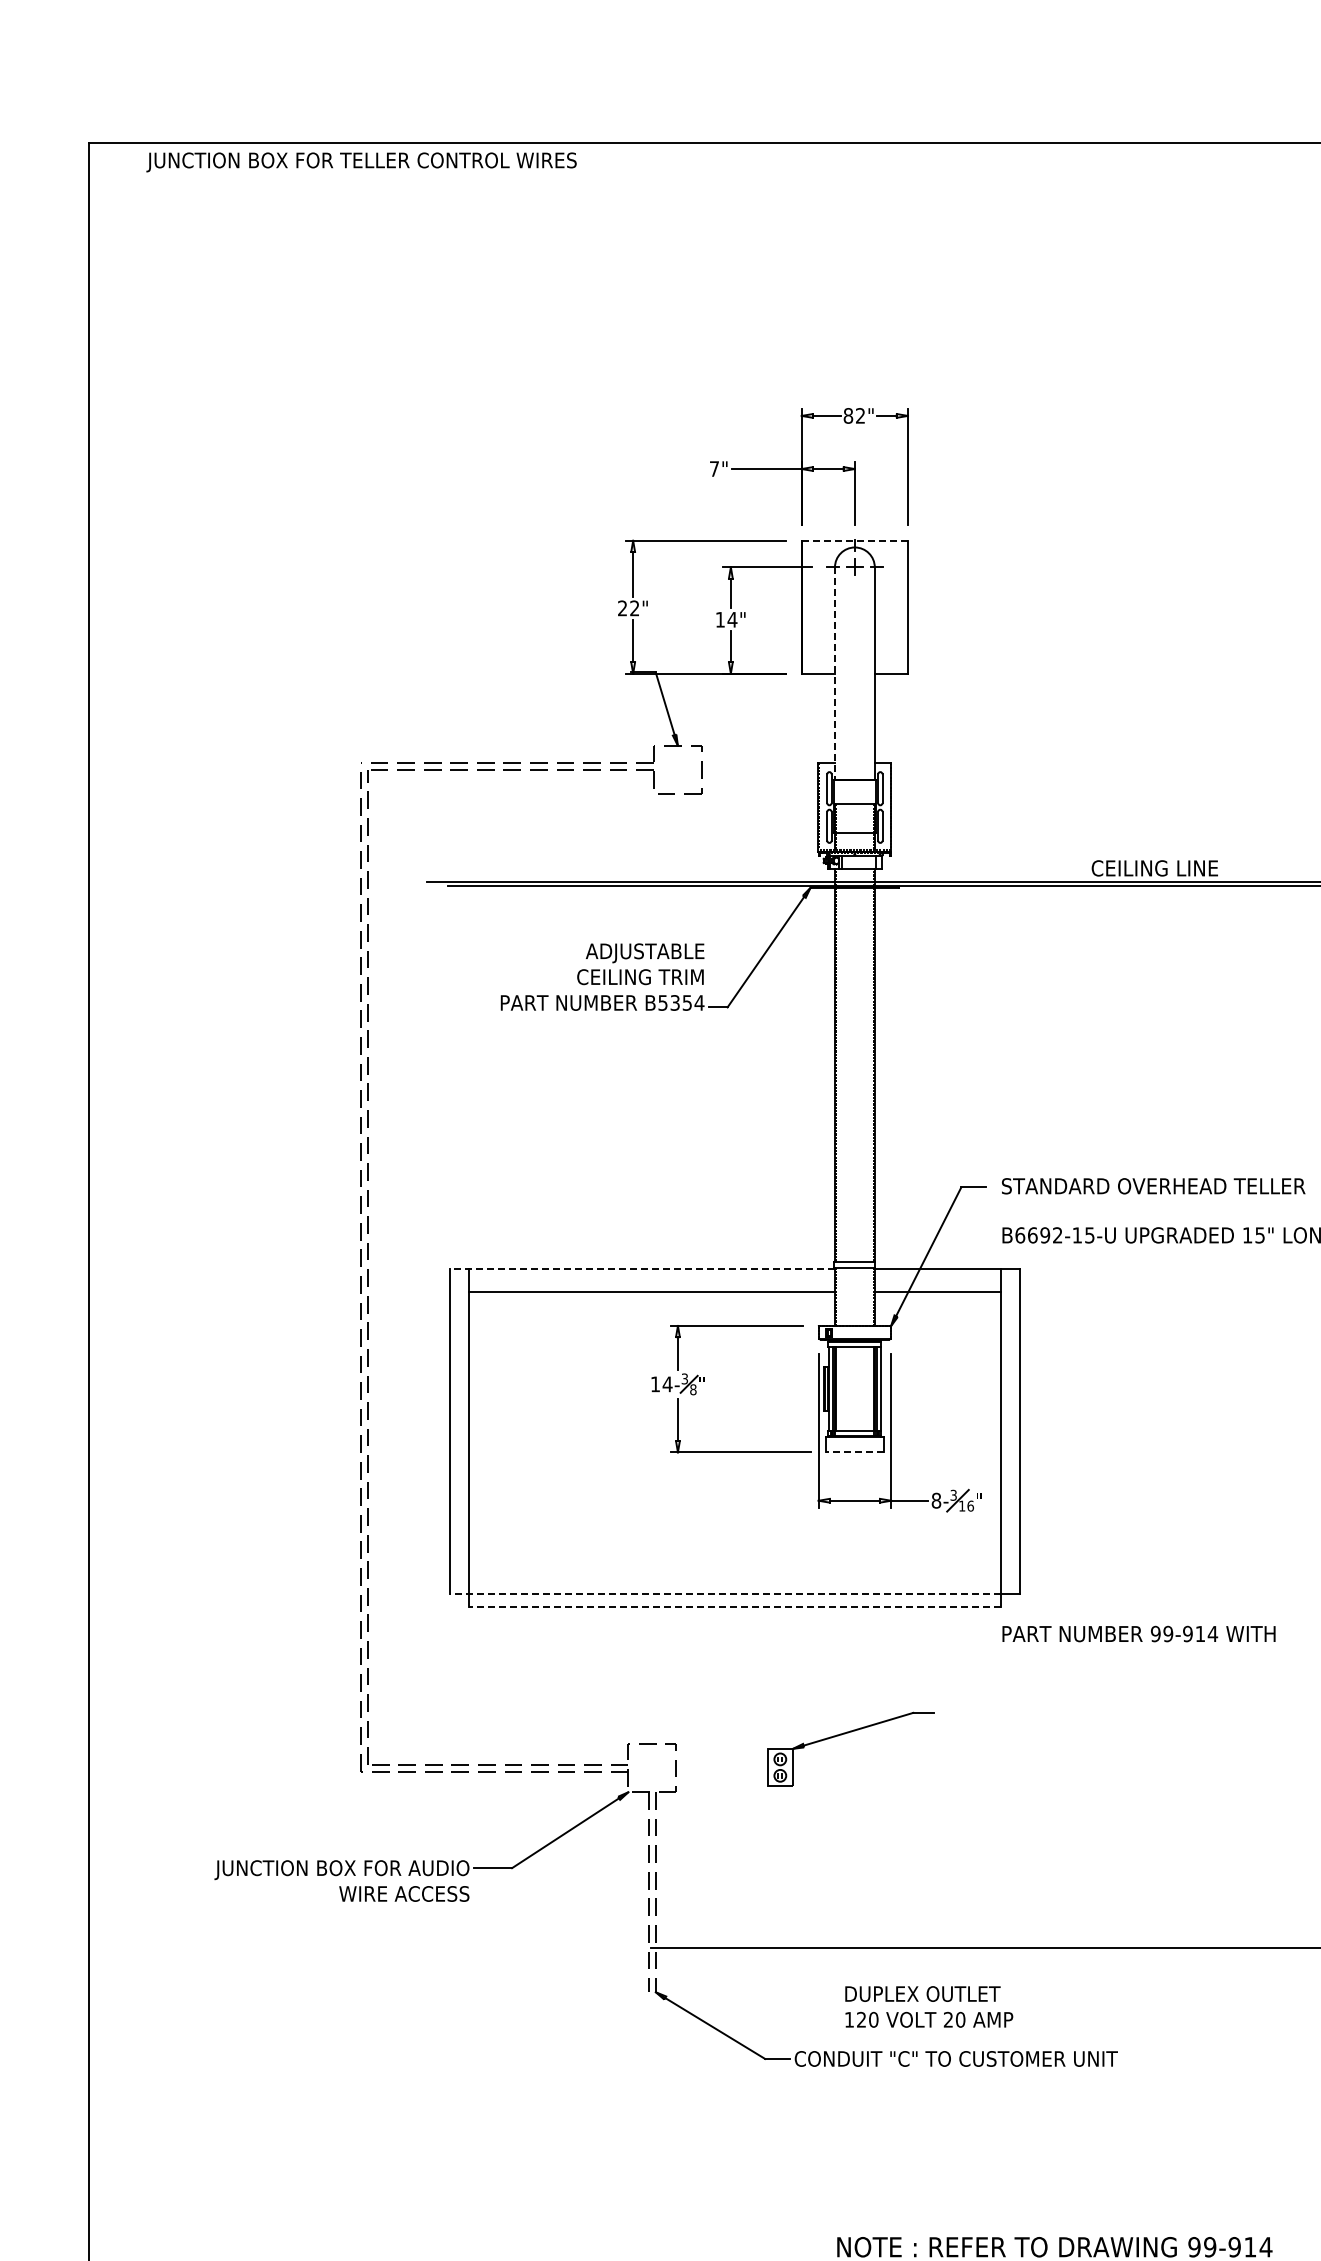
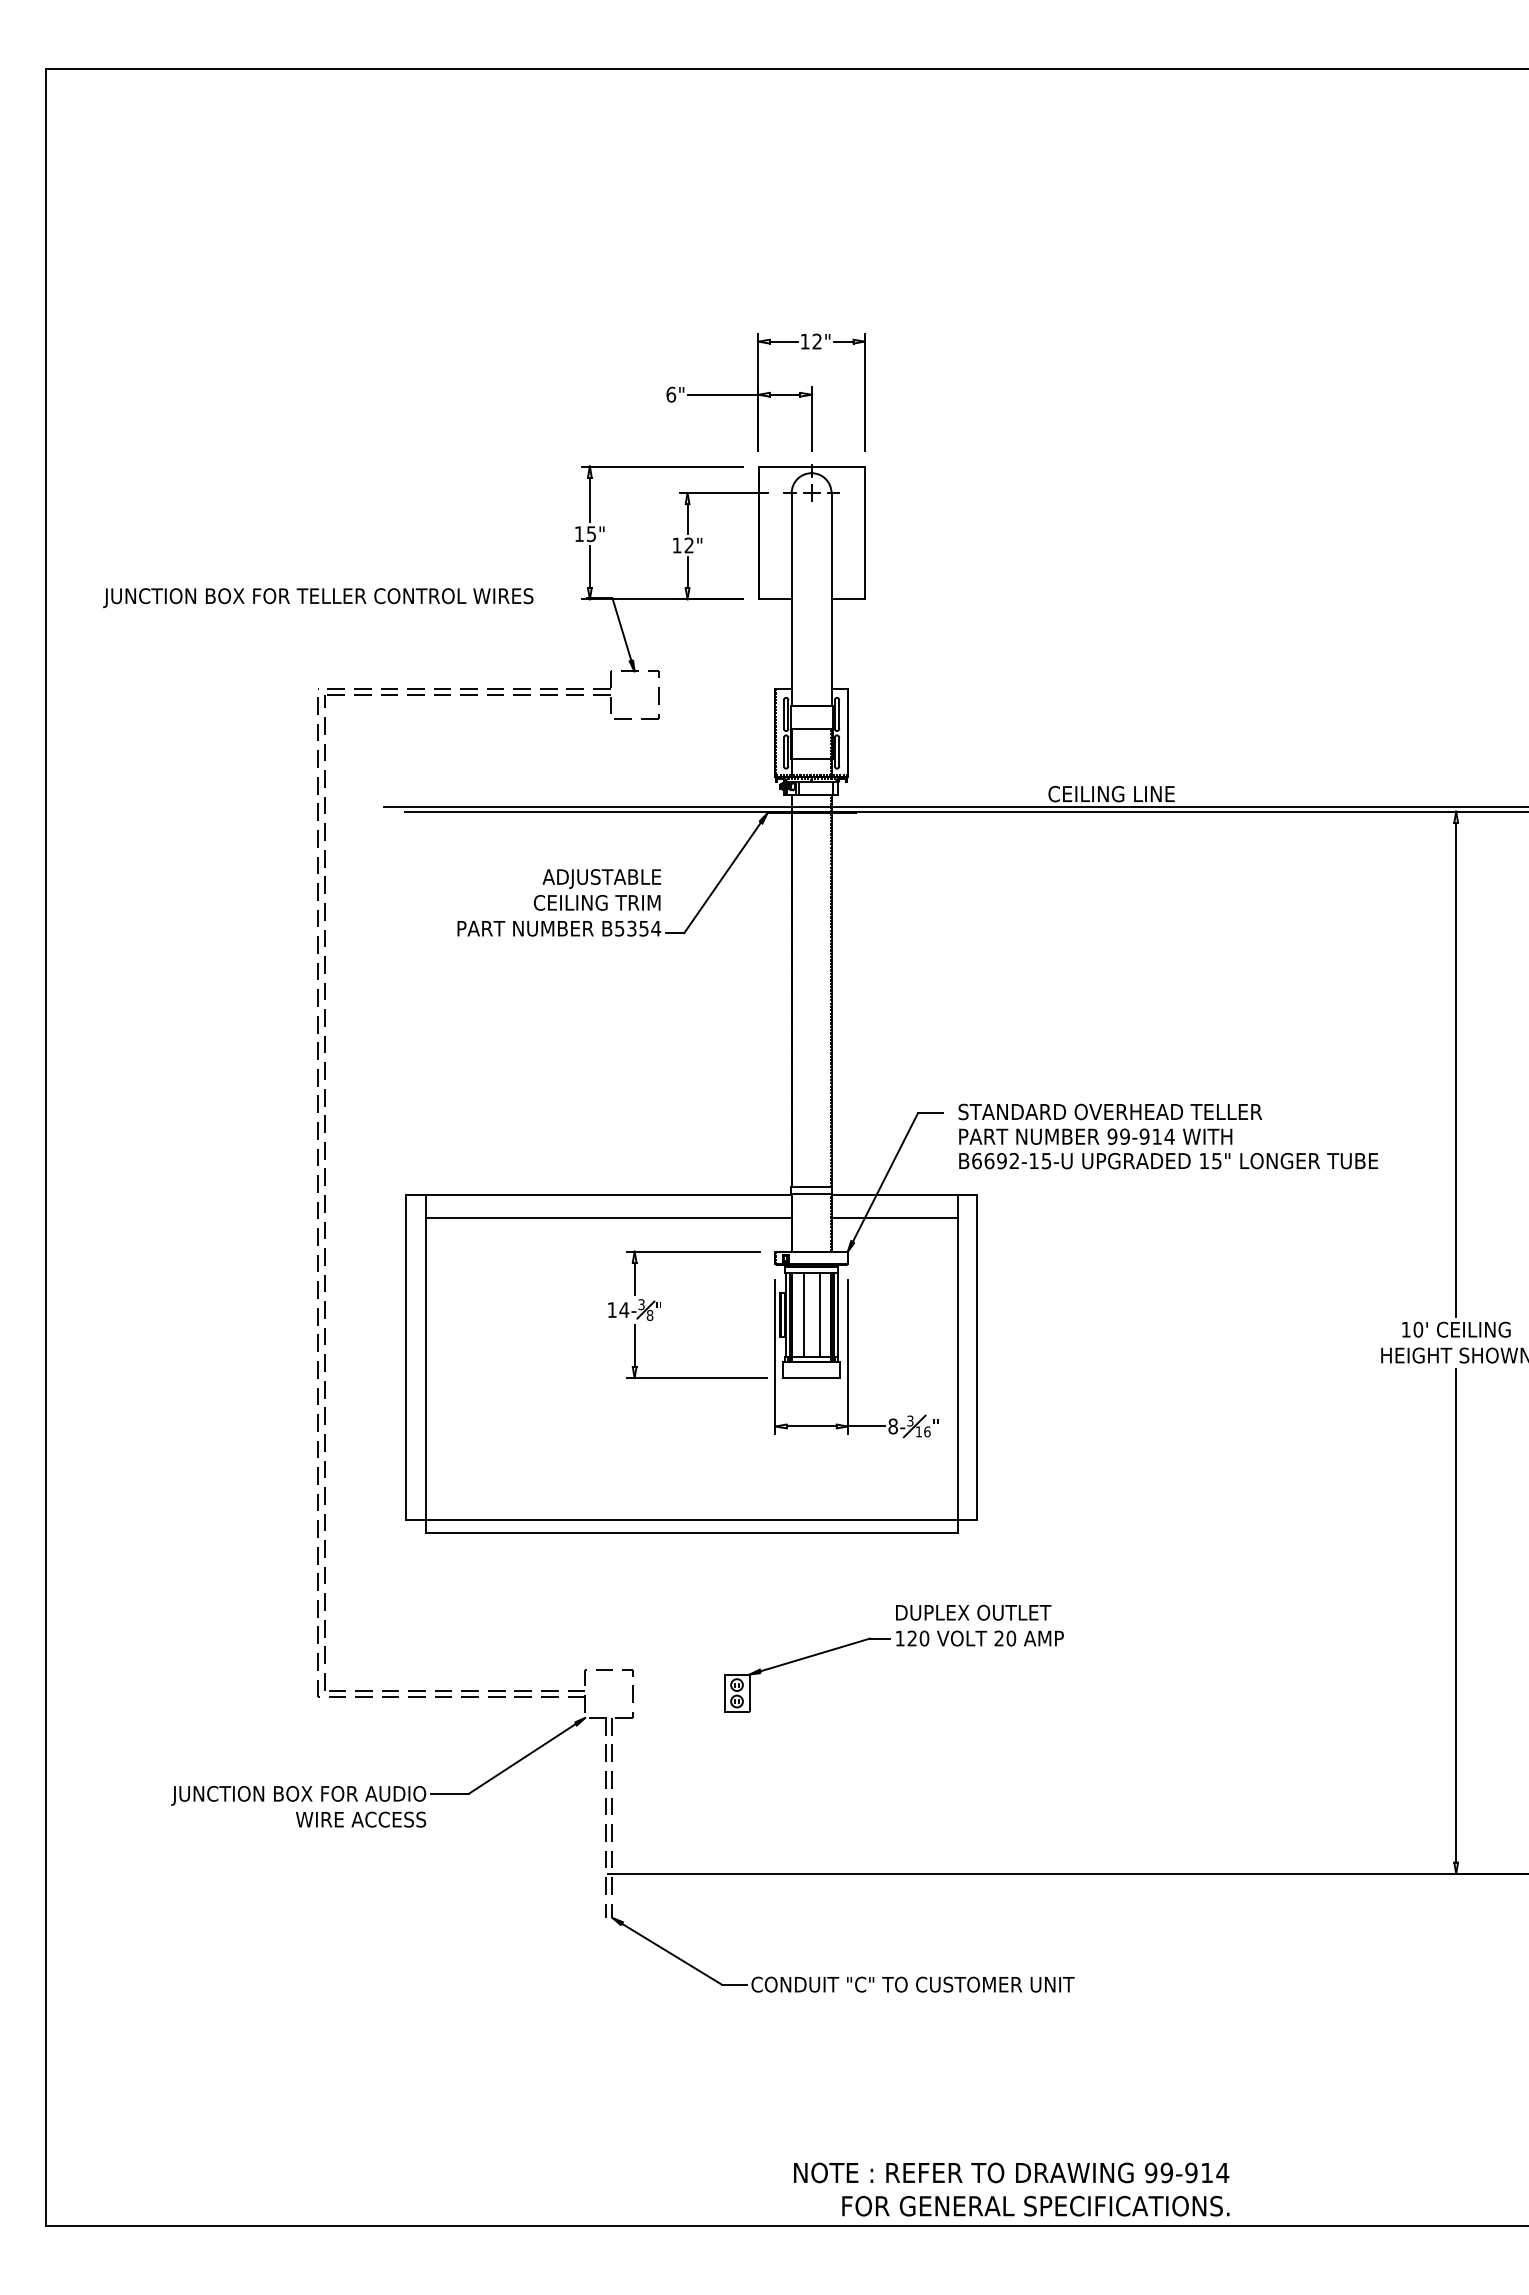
text: (361, 162) -> (318, 598), moved
text: (847, 415) -> (804, 341), 82" -> 12"
text: (714, 468) -> (671, 394), 7" -> 6"
line: (854, 540) -> (811, 466), dashed -> solid
text: (627, 608) -> (584, 534), 22" -> 15"
text: (732, 619) -> (689, 545), 14" -> 12"
line: (834, 673) -> (791, 599), dashed -> solid
line: (642, 1269) -> (599, 1195), dashed -> solid
line: (846, 1388) -> (803, 1314), added
line: (862, 1388) -> (819, 1314), added
line: (854, 1452) -> (811, 1378), dashed -> solid
line: (725, 1593) -> (682, 1519), dashed -> solid
line: (734, 1606) -> (691, 1532), dashed -> solid
text: (1138, 1633) -> (1095, 1136), moved
text: (928, 2006) -> (979, 1625), moved

